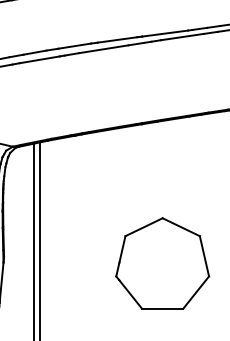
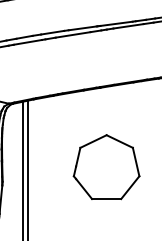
part: (162, 264) -> (106, 167), moved

